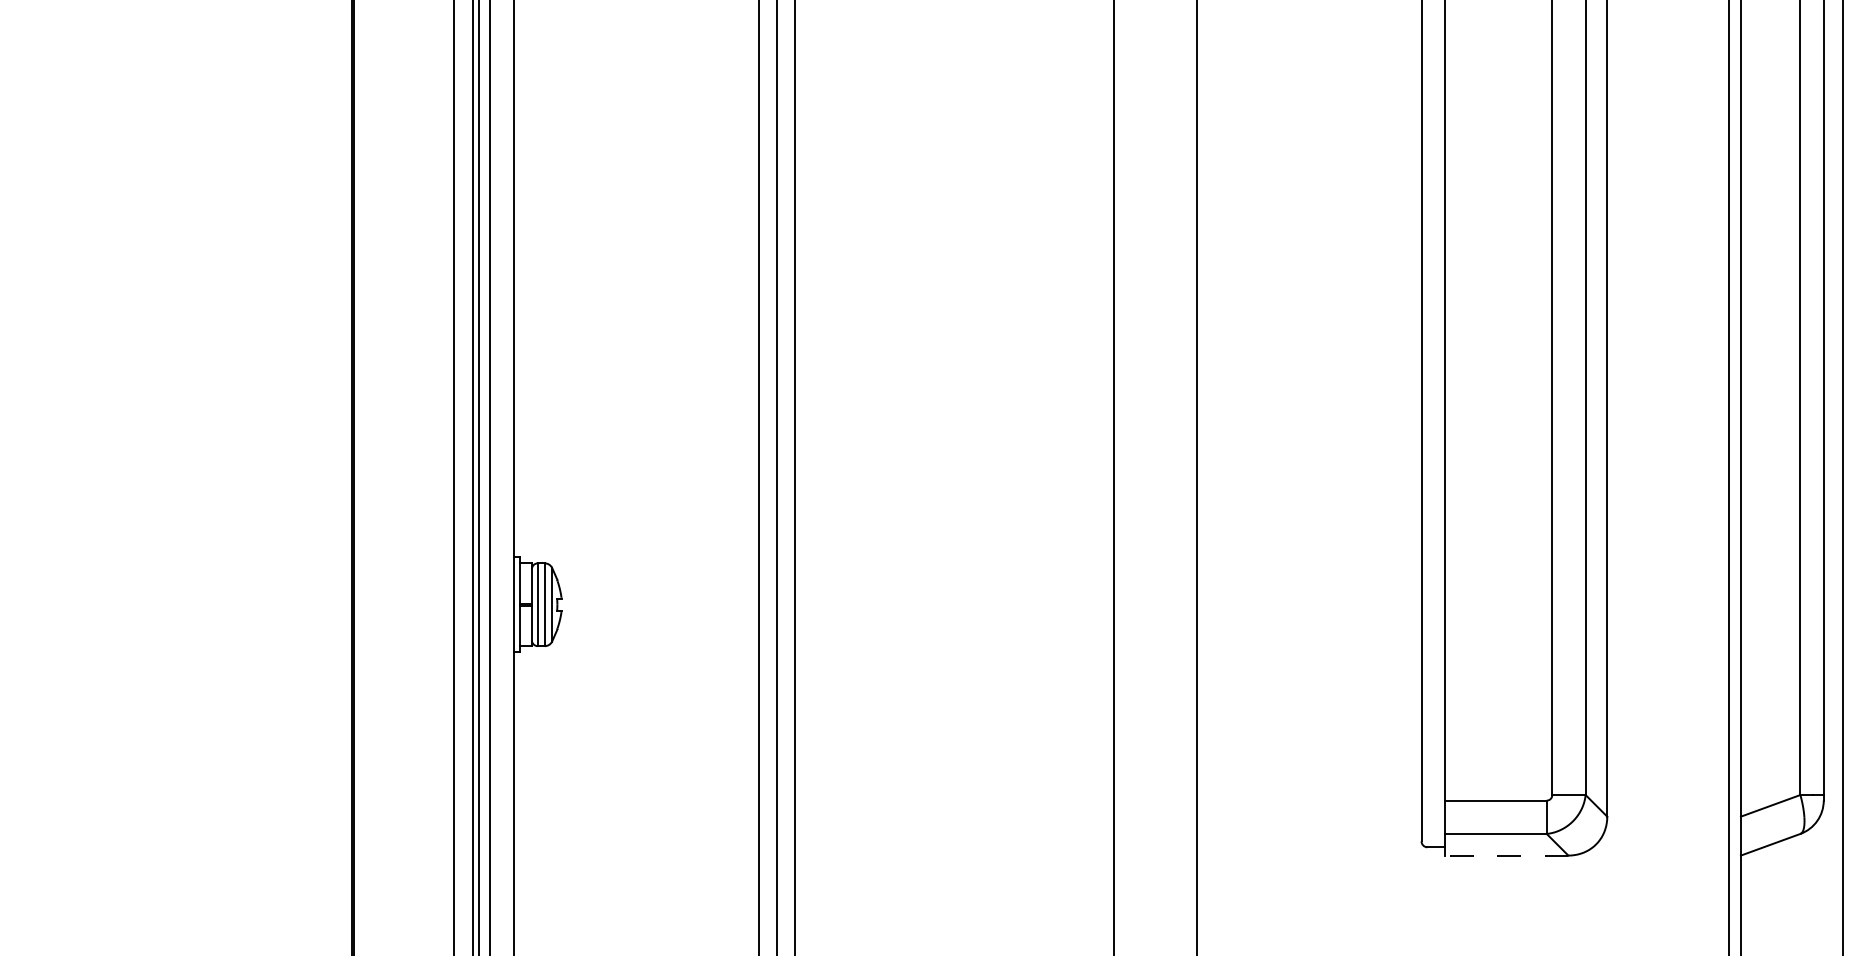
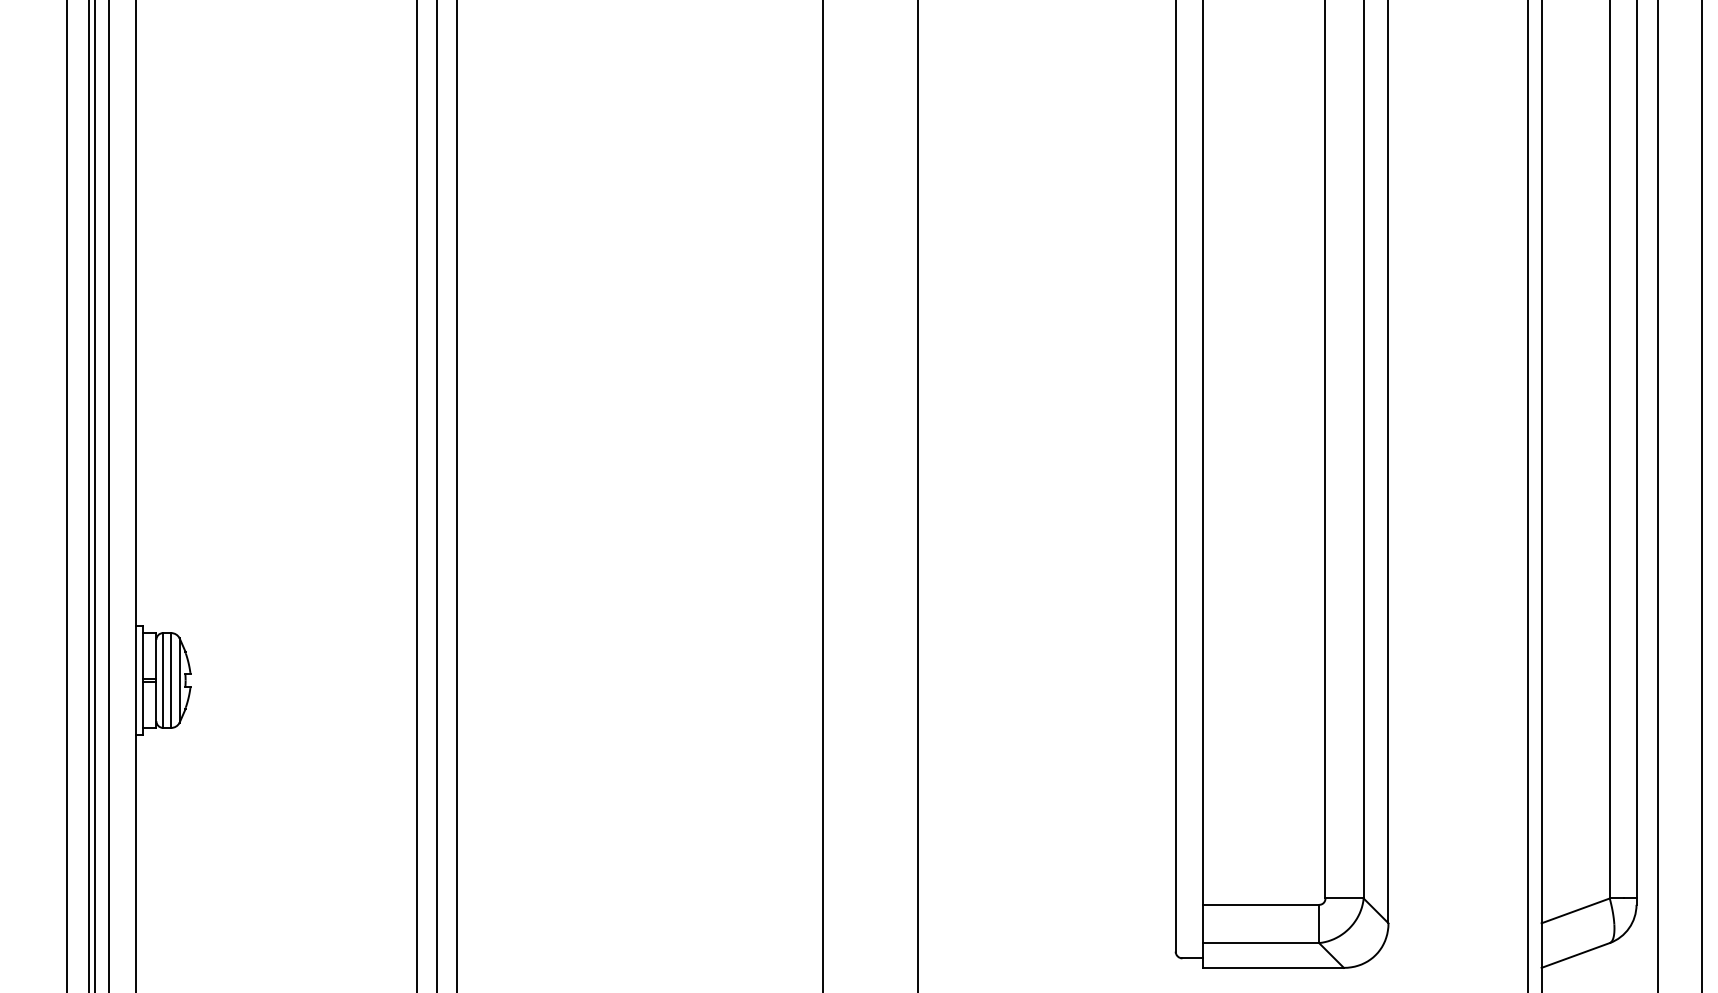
line: (1506, 855) -> (1273, 967), dashed -> solid

